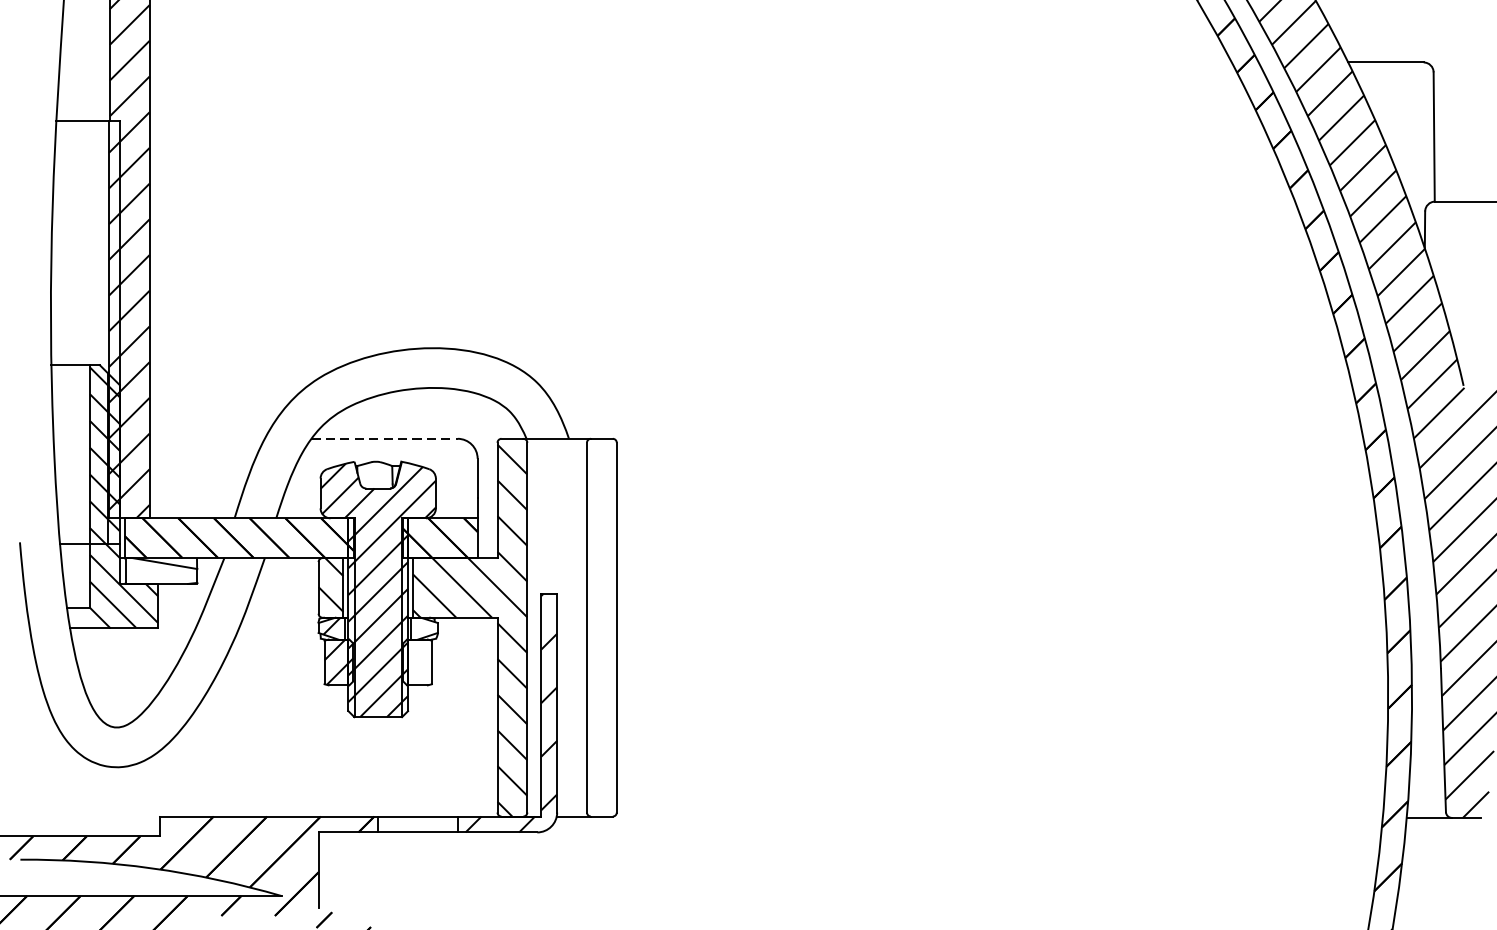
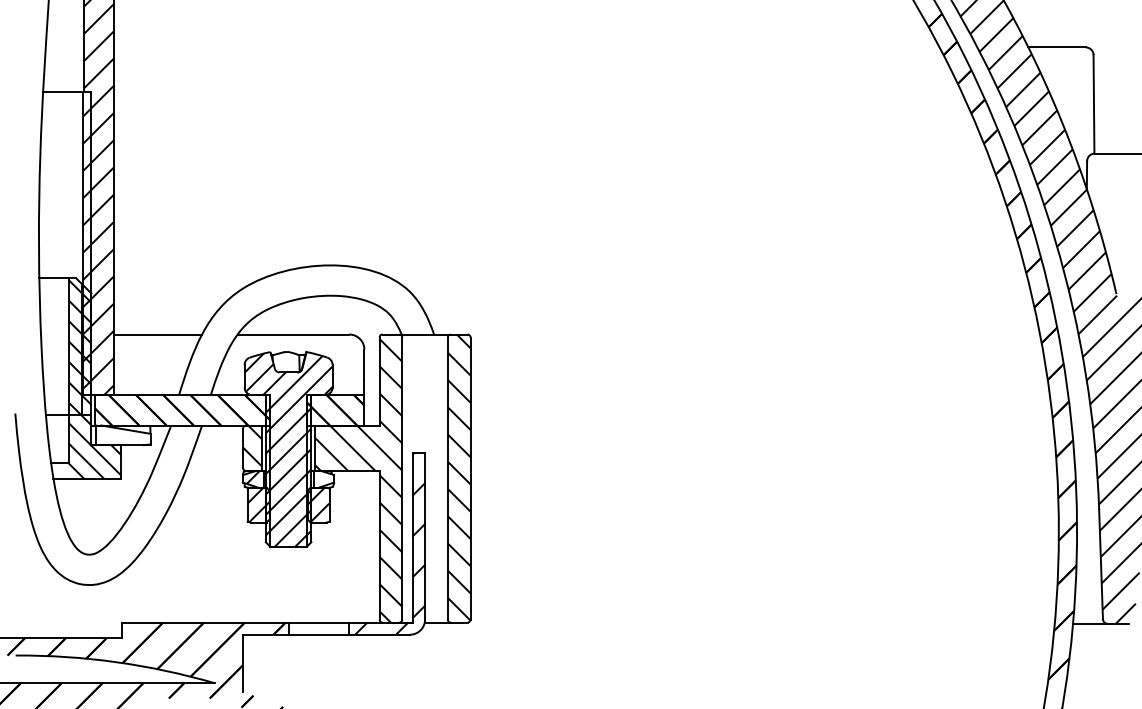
line: (207, 438) -> (158, 334), added
line: (384, 438) -> (293, 334), dashed -> solid
hatch: (601, 626) -> (458, 477), added
hatch: (417, 661) -> (318, 504), added

